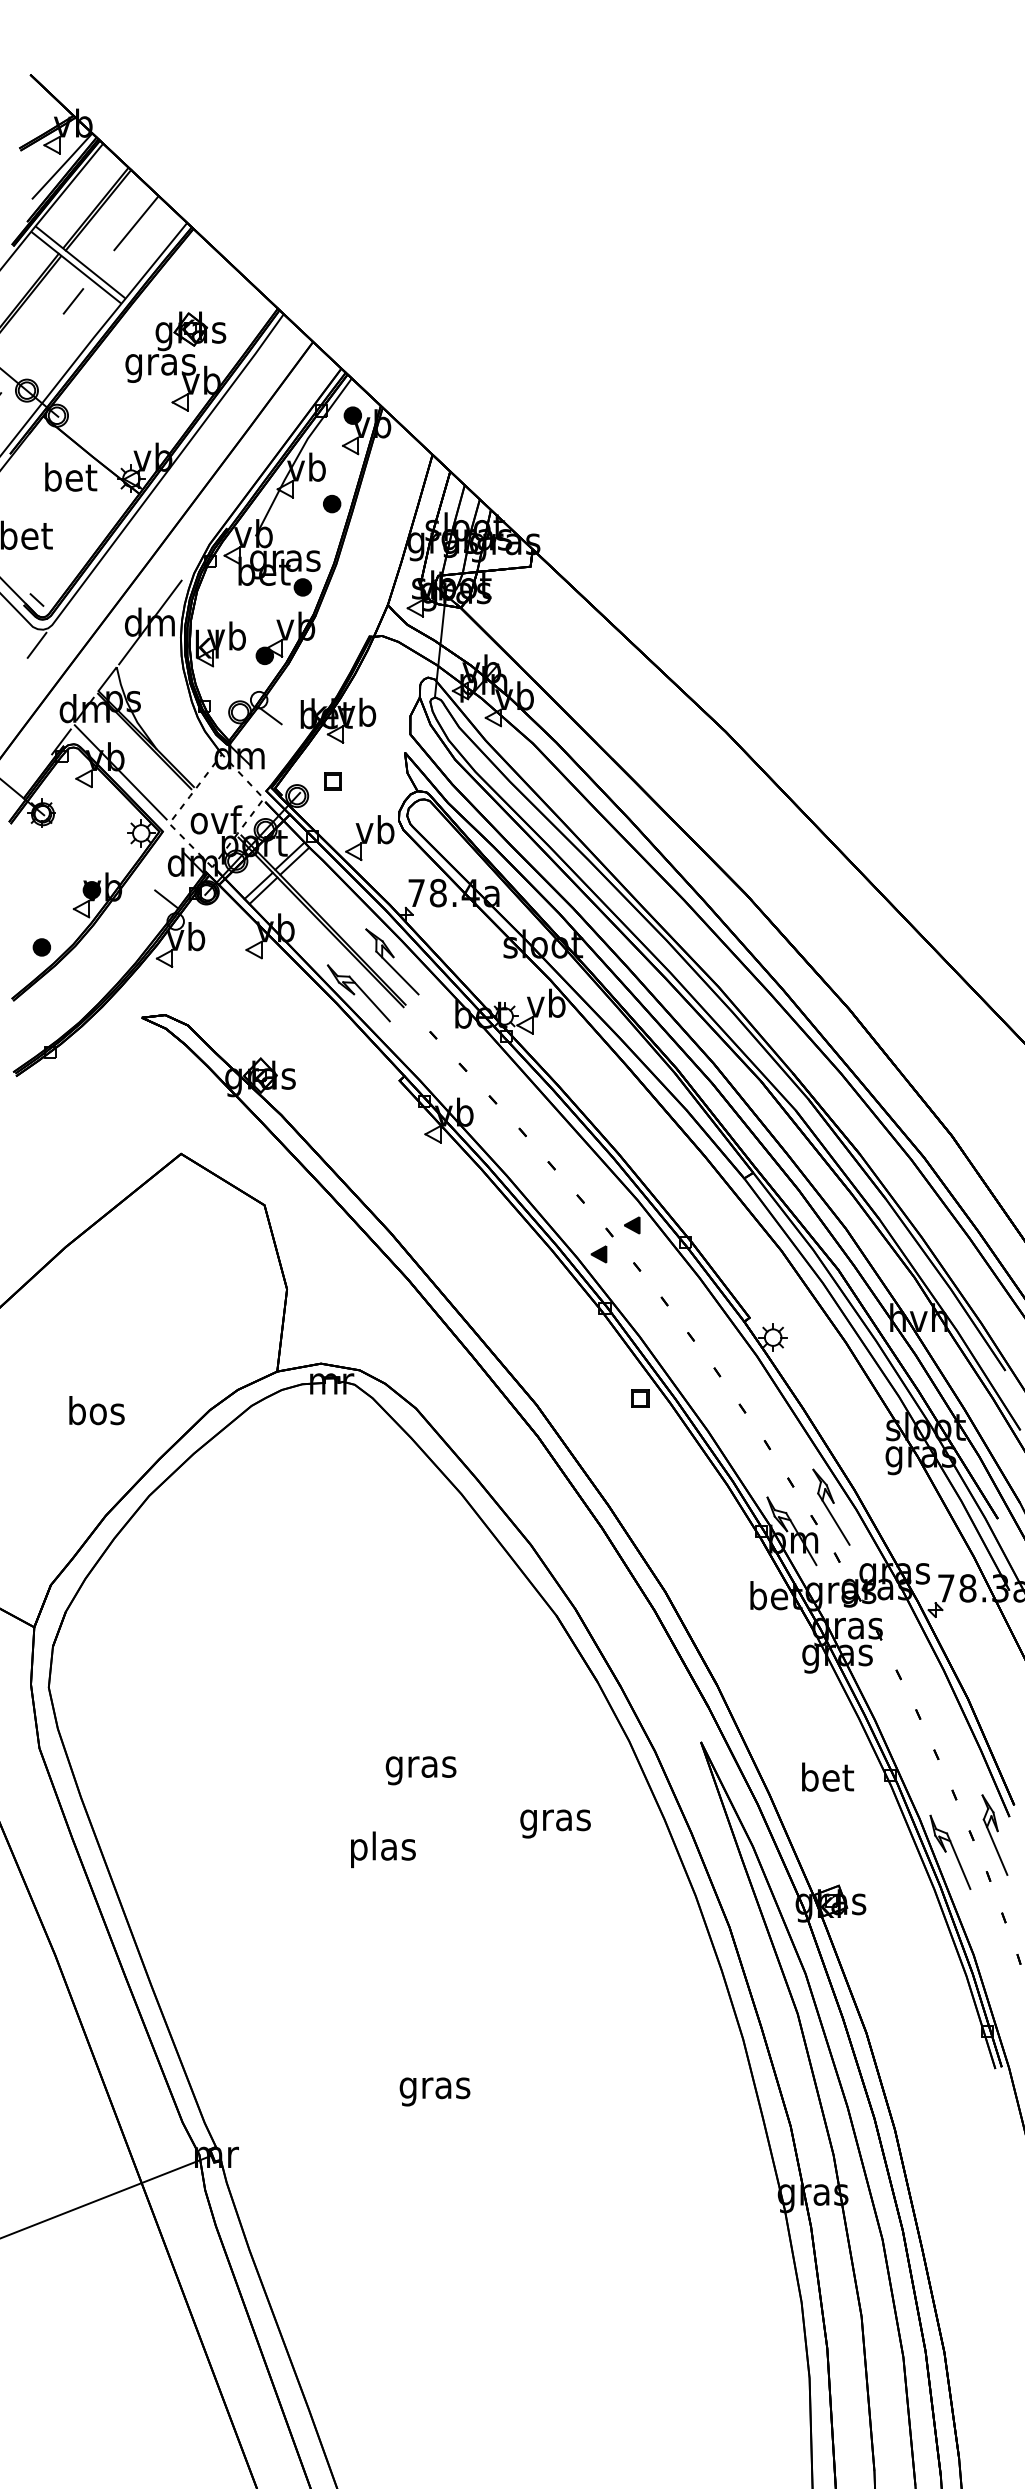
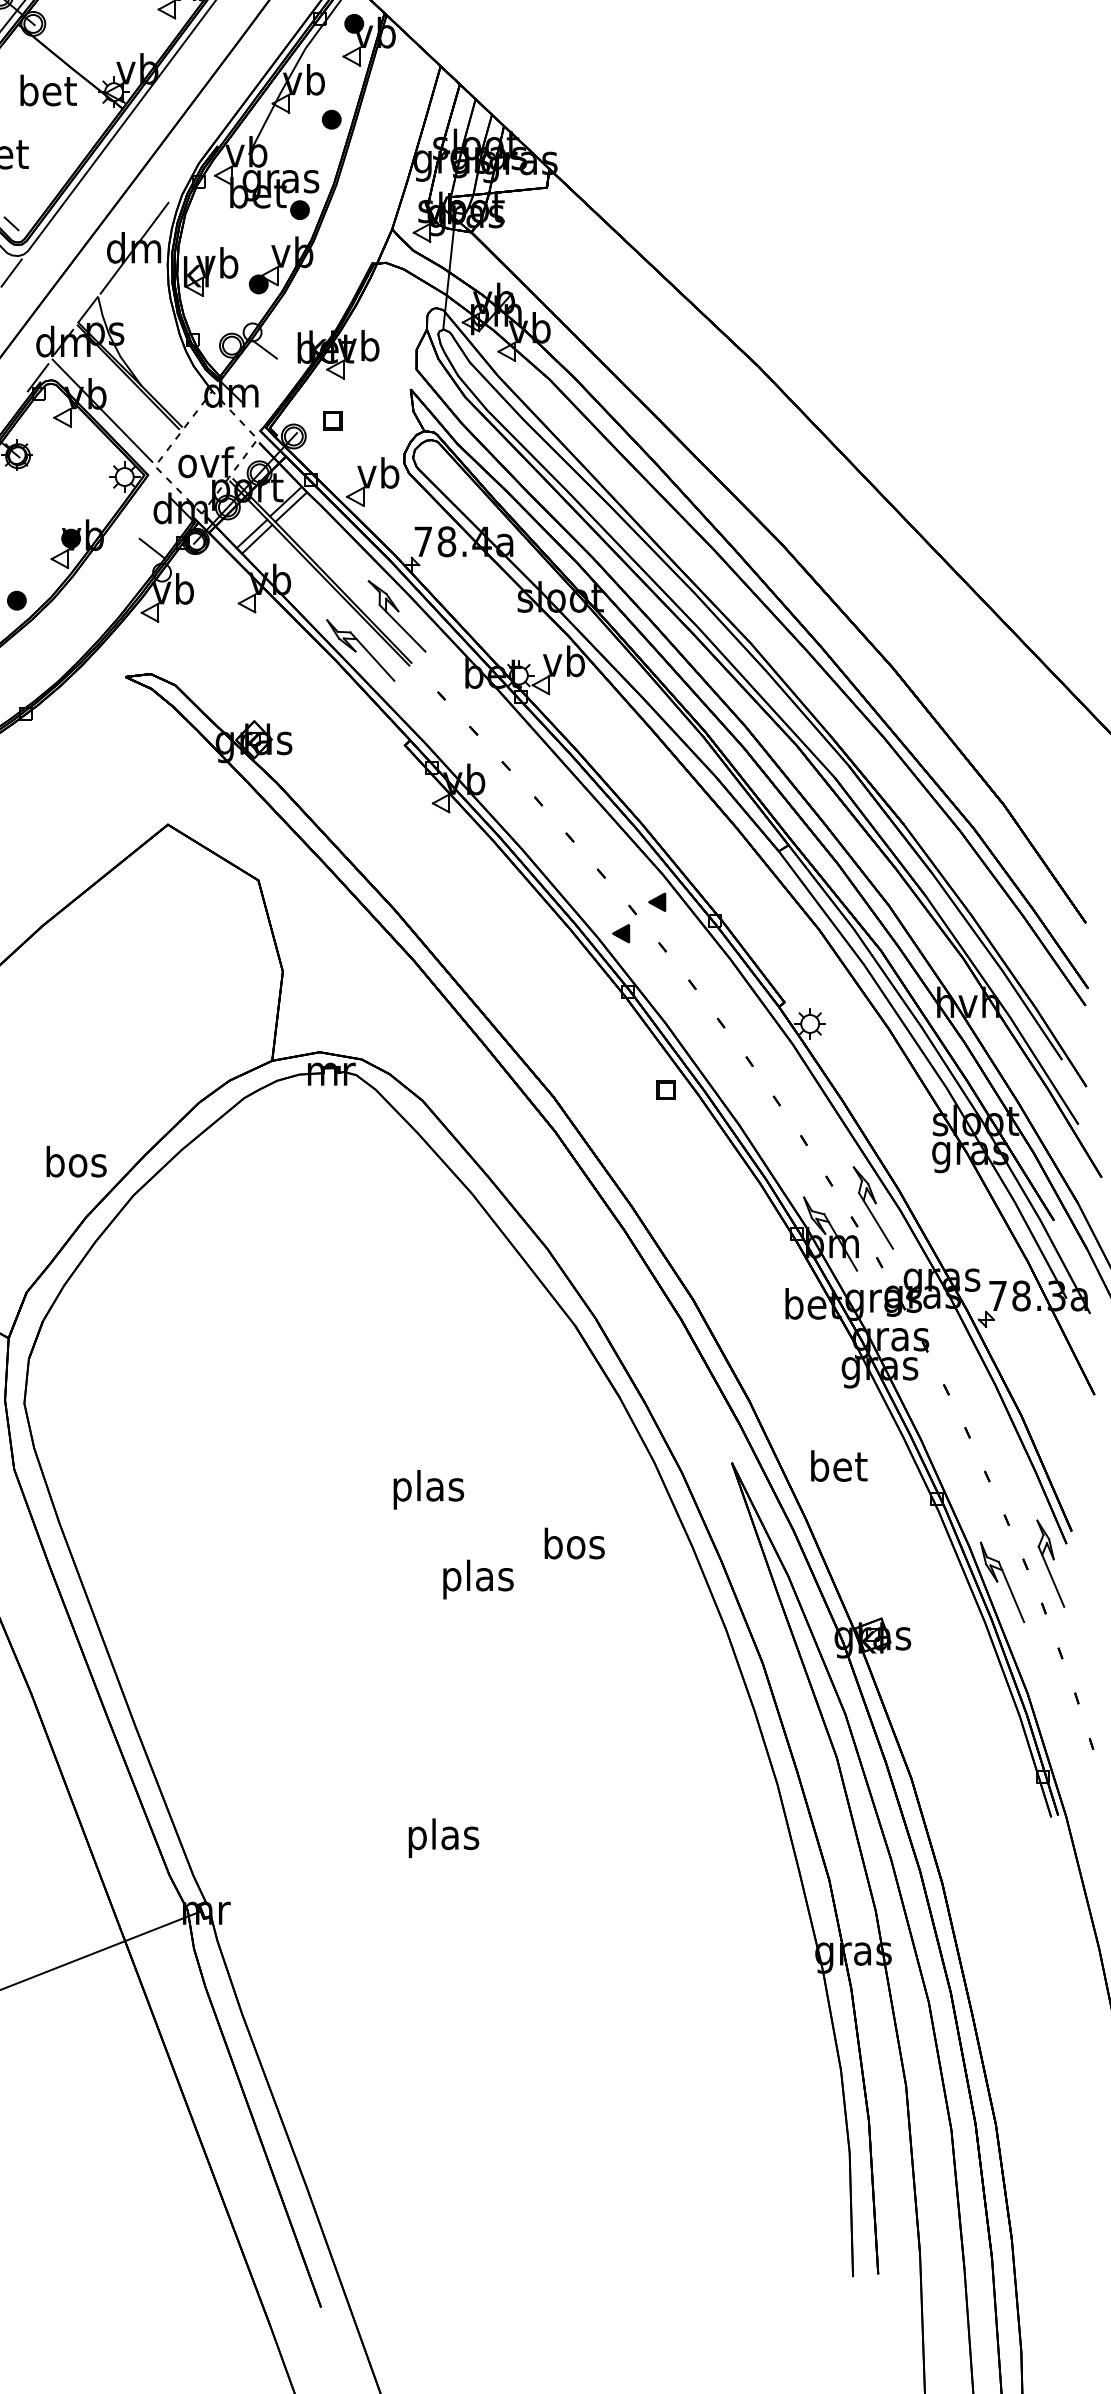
text: (96, 1410) -> (76, 1161), moved
text: (420, 1766) -> (427, 1489), gras -> plas
text: (828, 1776) -> (839, 1465), moved
text: (555, 1820) -> (574, 1547), gras -> bos
text: (383, 1849) -> (478, 1579), moved
text: (434, 2088) -> (442, 1838), gras -> plas

